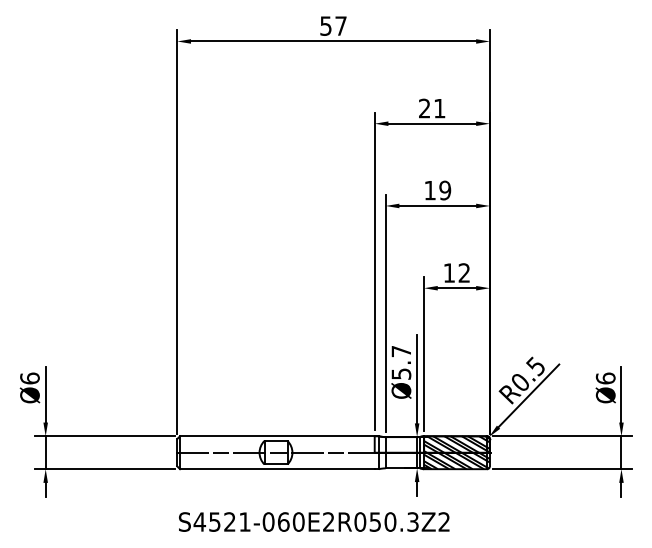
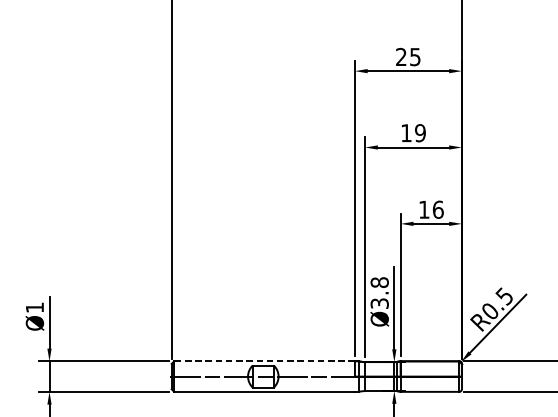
text: (439, 108) -> (415, 57), 21 -> 25
text: (464, 272) -> (438, 209), 12 -> 16
text: (401, 362) -> (379, 292), Ø5.7 -> Ø3.8
text: (29, 378) -> (34, 307), Ø6 -> Ø1
line: (276, 436) -> (263, 361), solid -> dashed
hatch: (456, 452) -> (430, 376), removed

